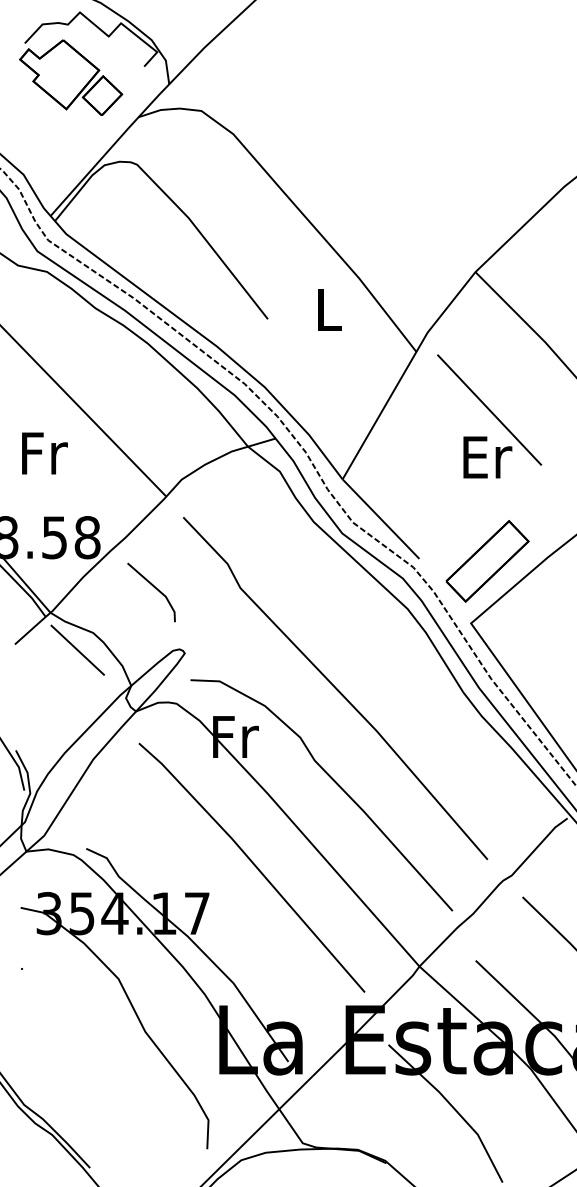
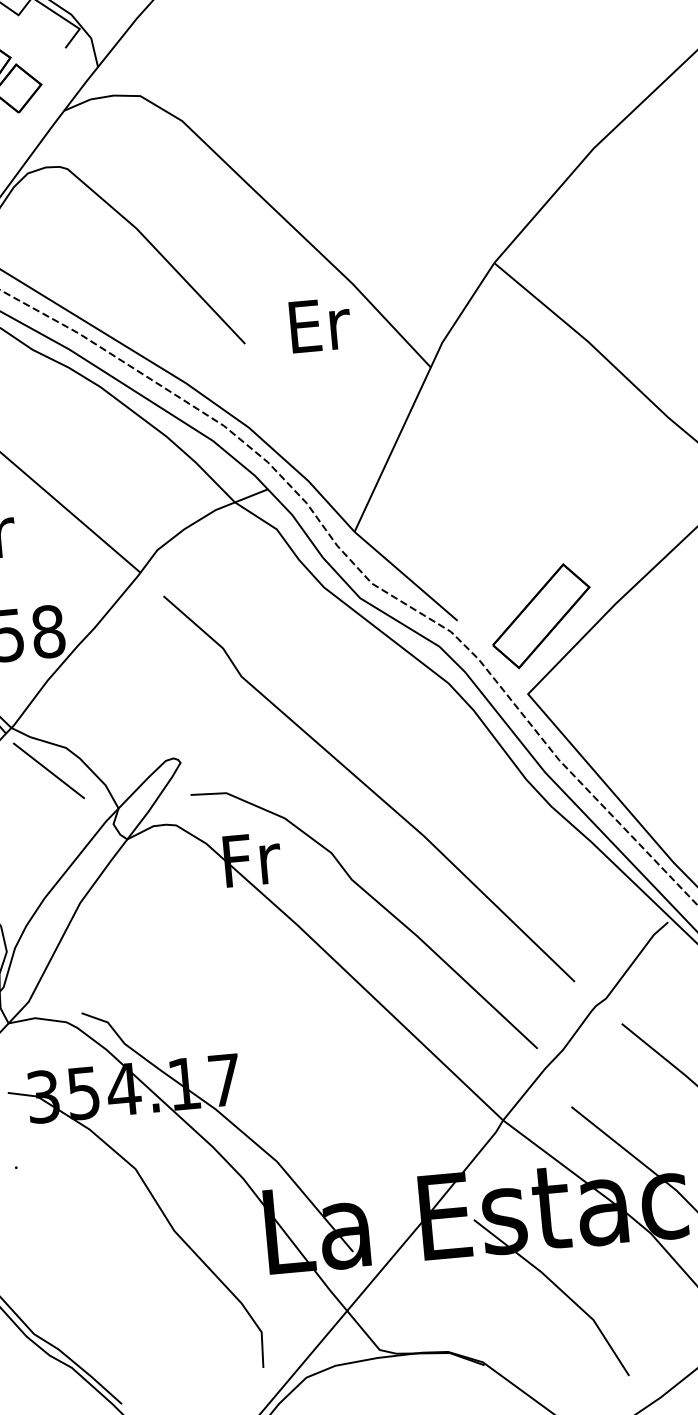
text: (330, 309) -> (320, 325), L -> Er
part: (489, 416) -> (527, 438), removed
line: (154, 588) -> (136, 686), removed
line: (253, 865) -> (288, 1015), removed

